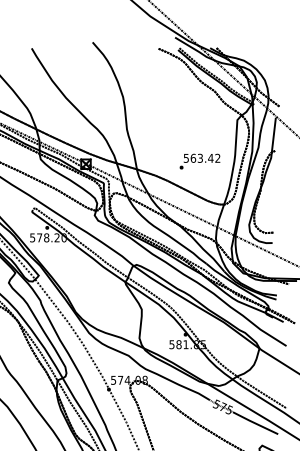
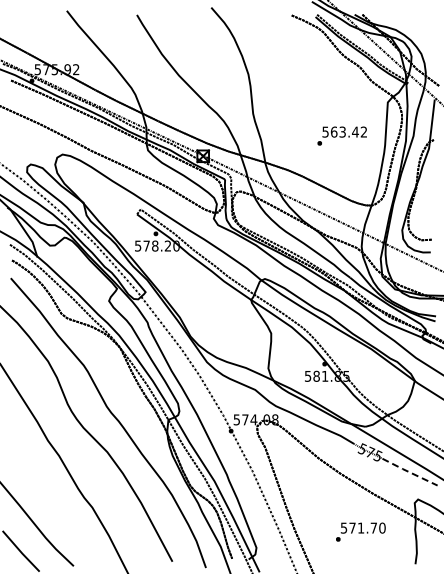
text: (199, 161) -> (341, 135), moved
line: (255, 423) -> (409, 472), solid -> dashed

